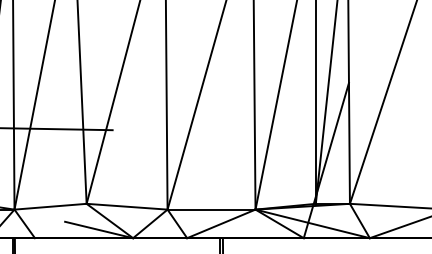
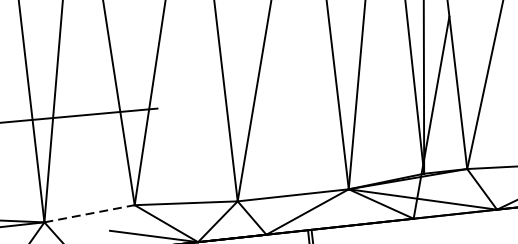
line: (51, 206) -> (90, 213), solid -> dashed

